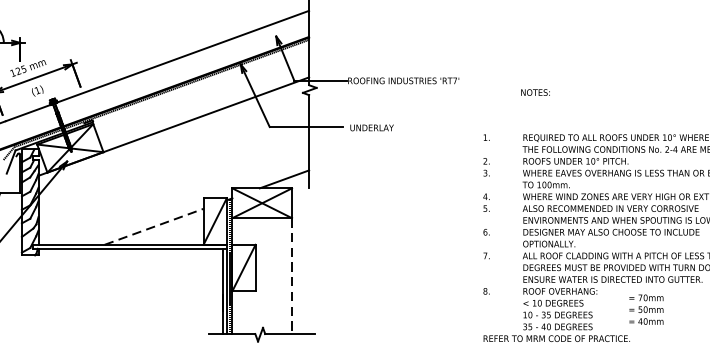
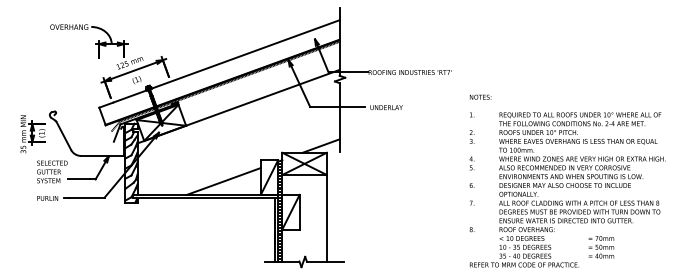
text: (535, 91) -> (480, 96), moved
line: (154, 226) -> (224, 181), dashed -> solid
line: (291, 276) -> (326, 218), dashed -> solid
text: (646, 309) -> (601, 247), moved

